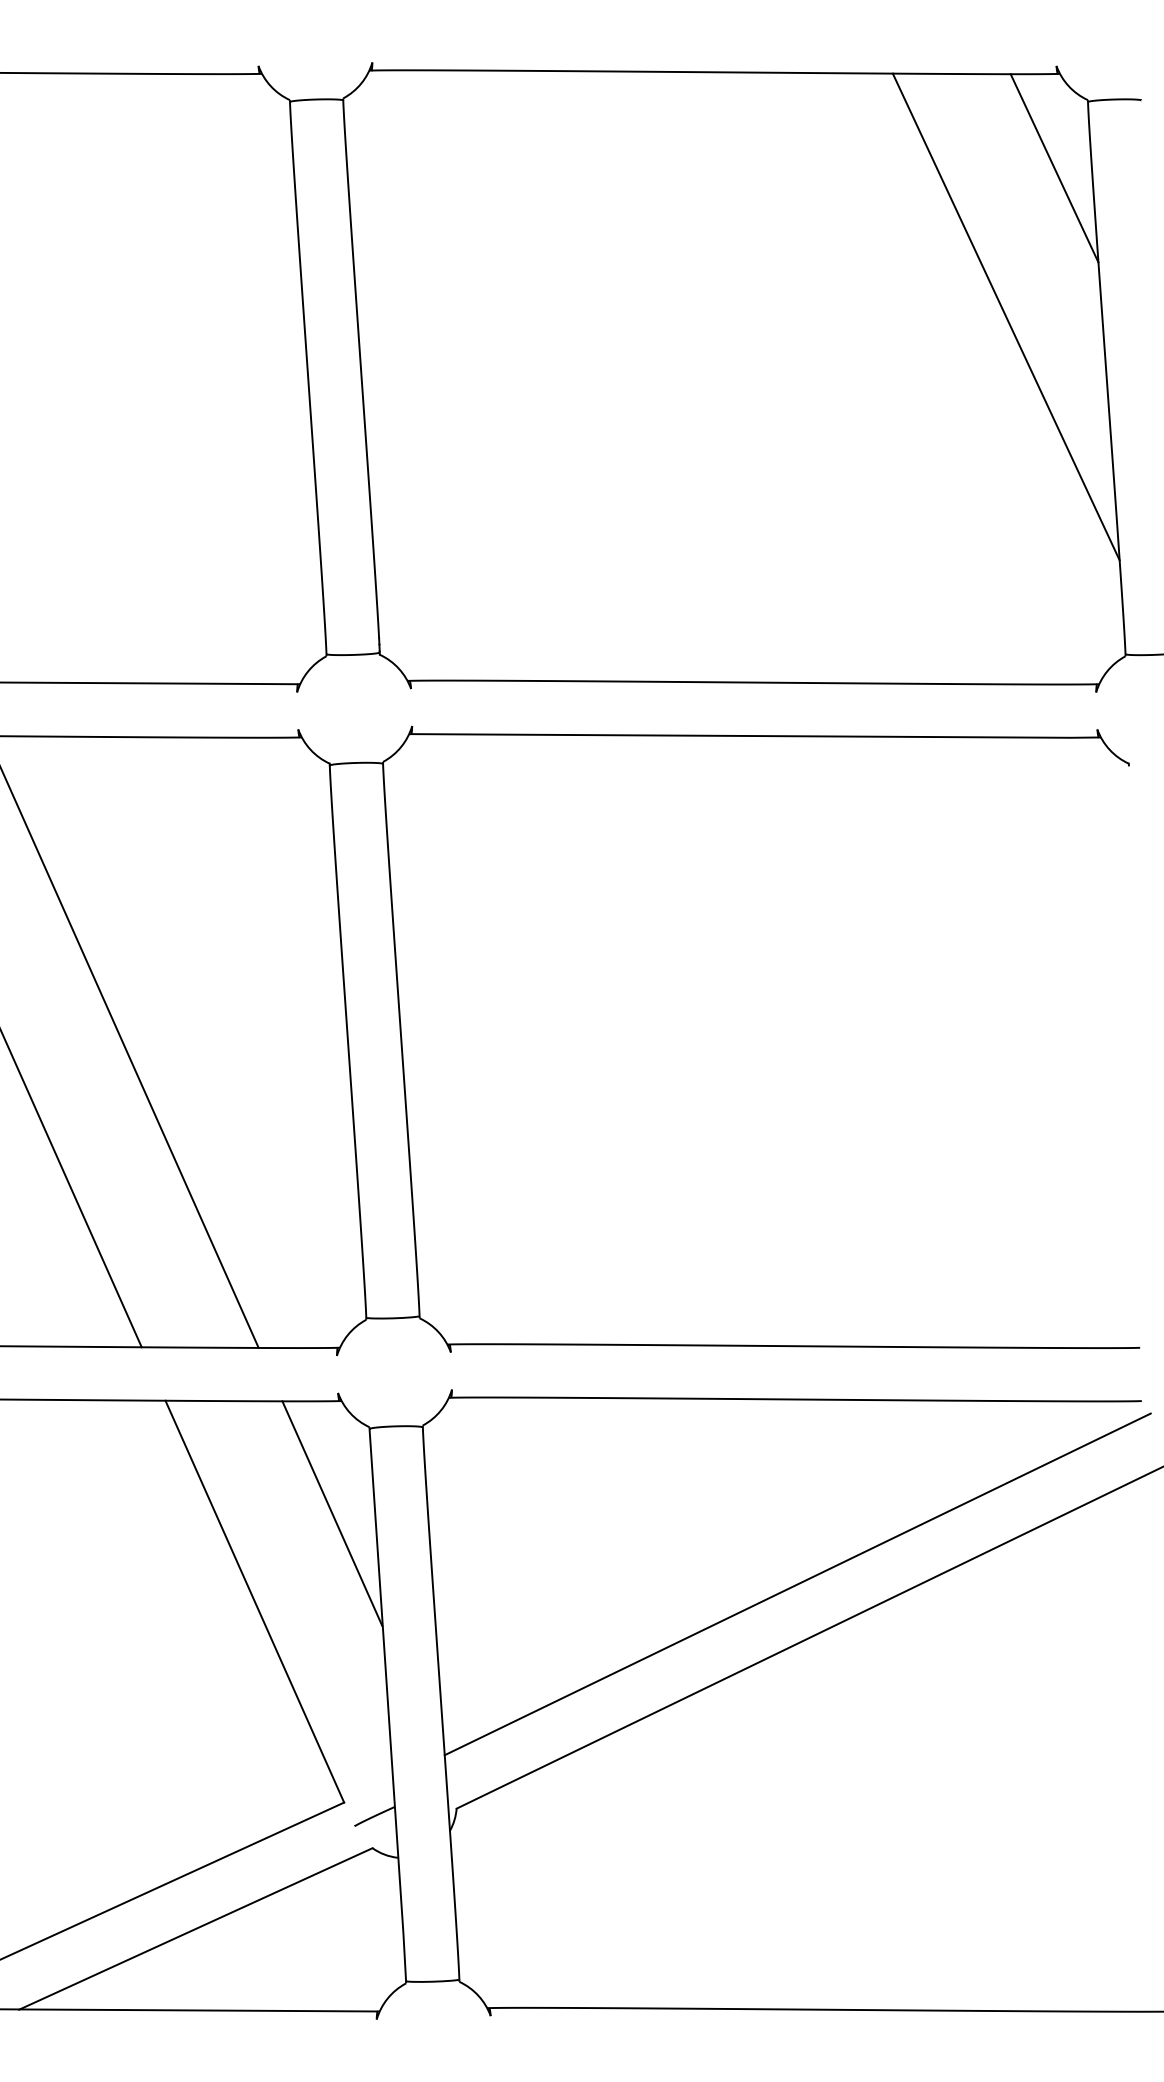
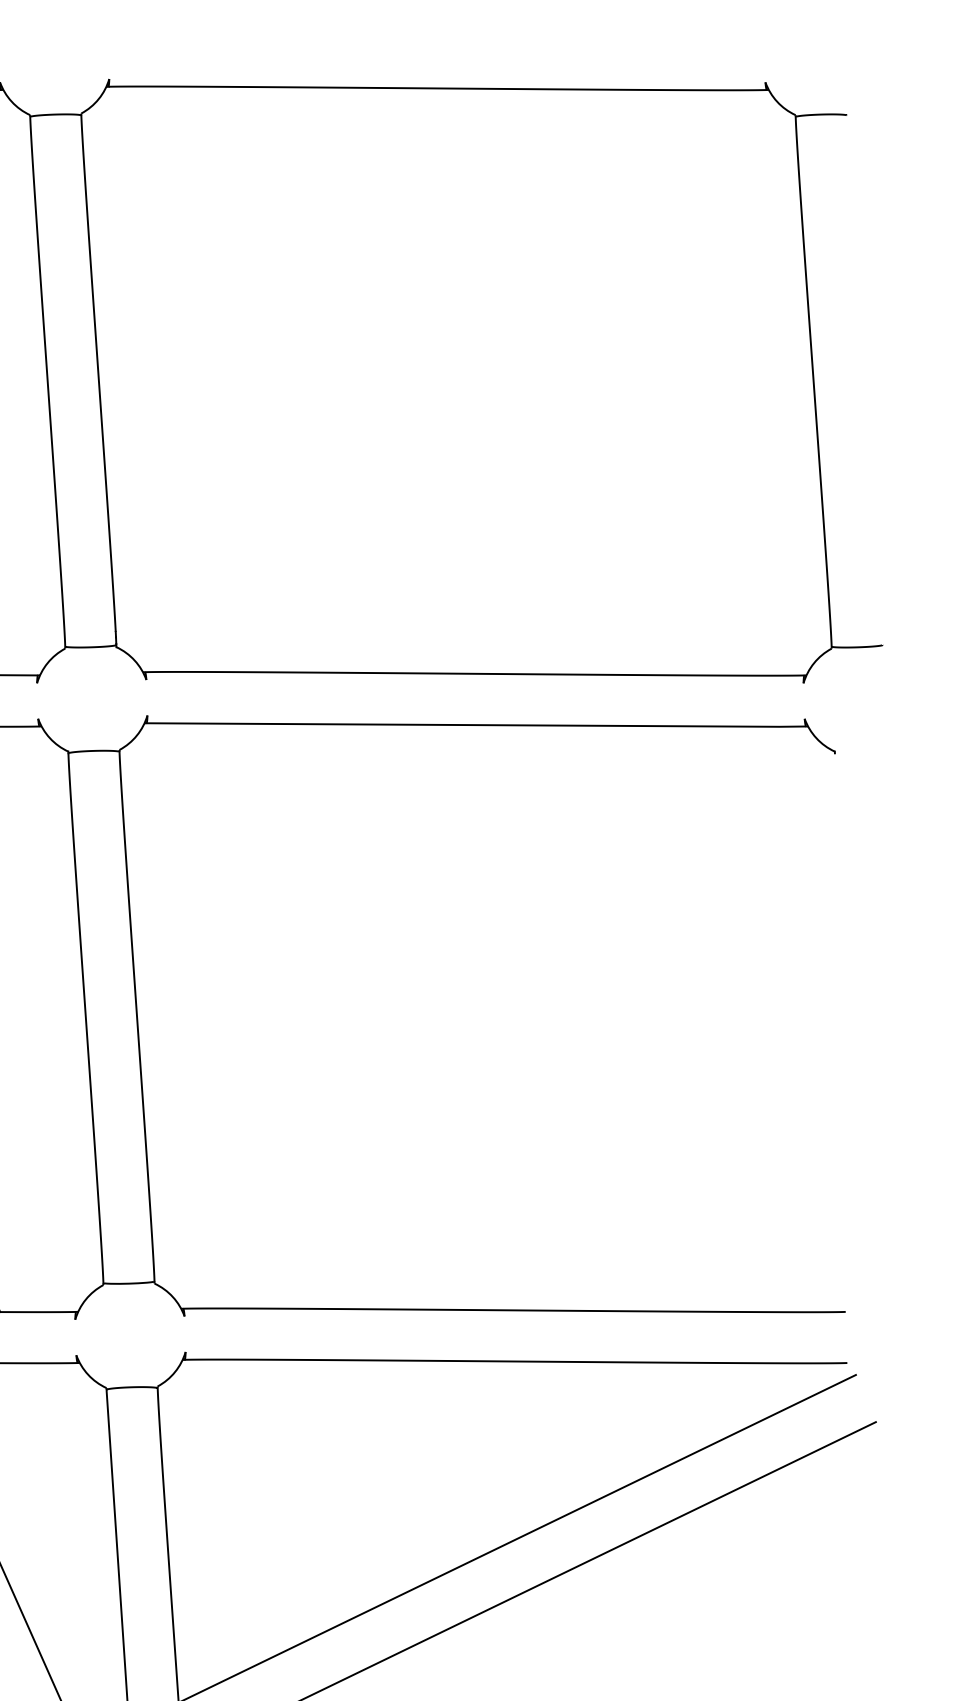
line: (1054, 168) -> (763, 180), removed
line: (1005, 316) -> (716, 322), removed
line: (332, 1513) -> (71, 1470), removed

